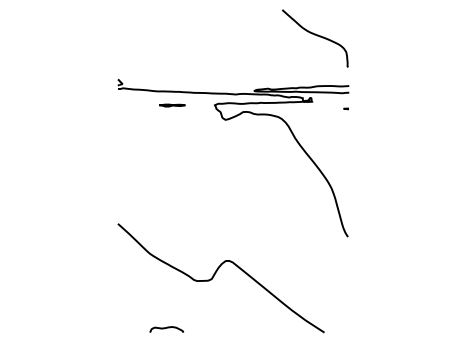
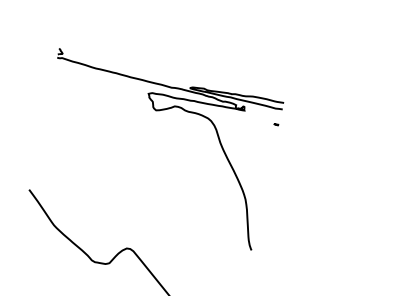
curve: (317, 36) -> (263, 47), removed
line: (172, 105) -> (107, 85), removed

